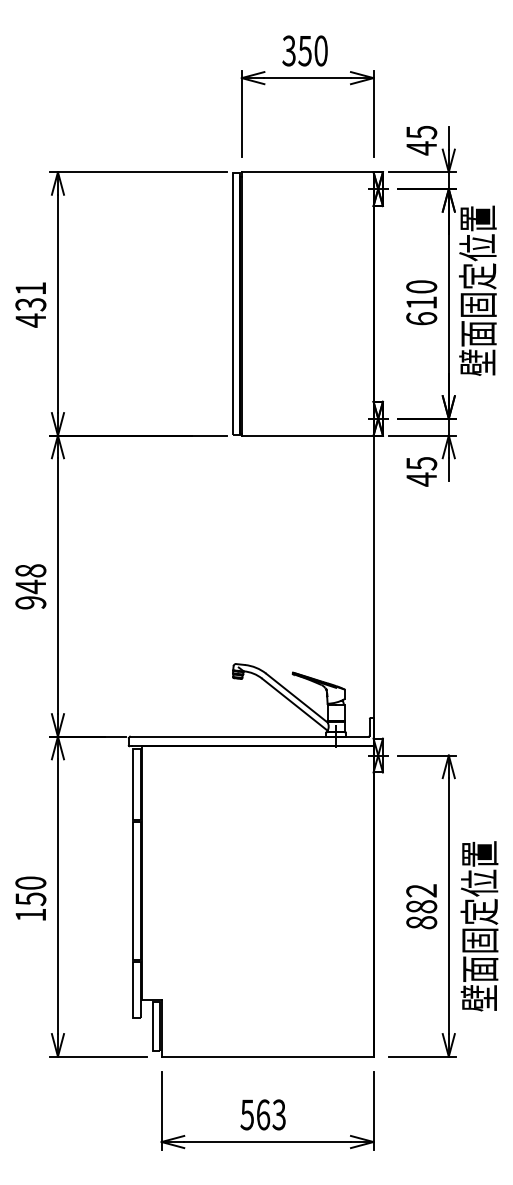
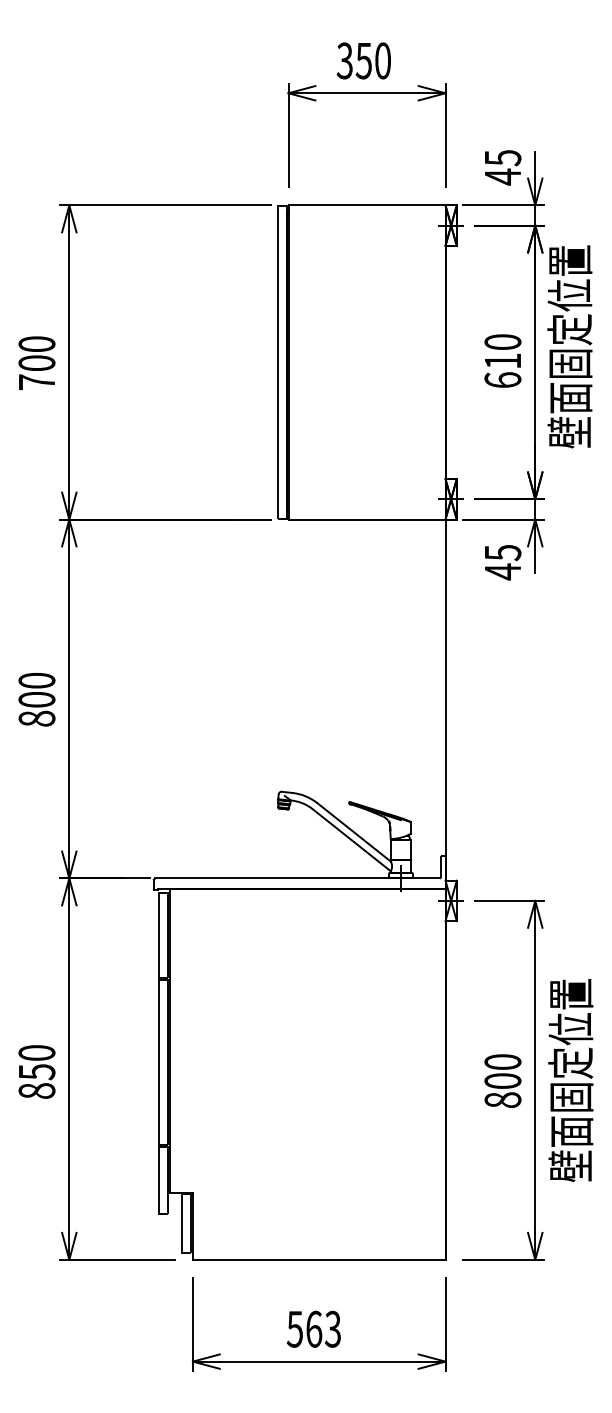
text: (30, 304) -> (36, 363), 431 -> 700
text: (30, 586) -> (36, 699), 948 -> 800
text: (421, 898) -> (502, 1071), 882 -> 800
text: (30, 914) -> (36, 1090), 150 -> 850
text: (479, 926) -> (570, 1080), moved

